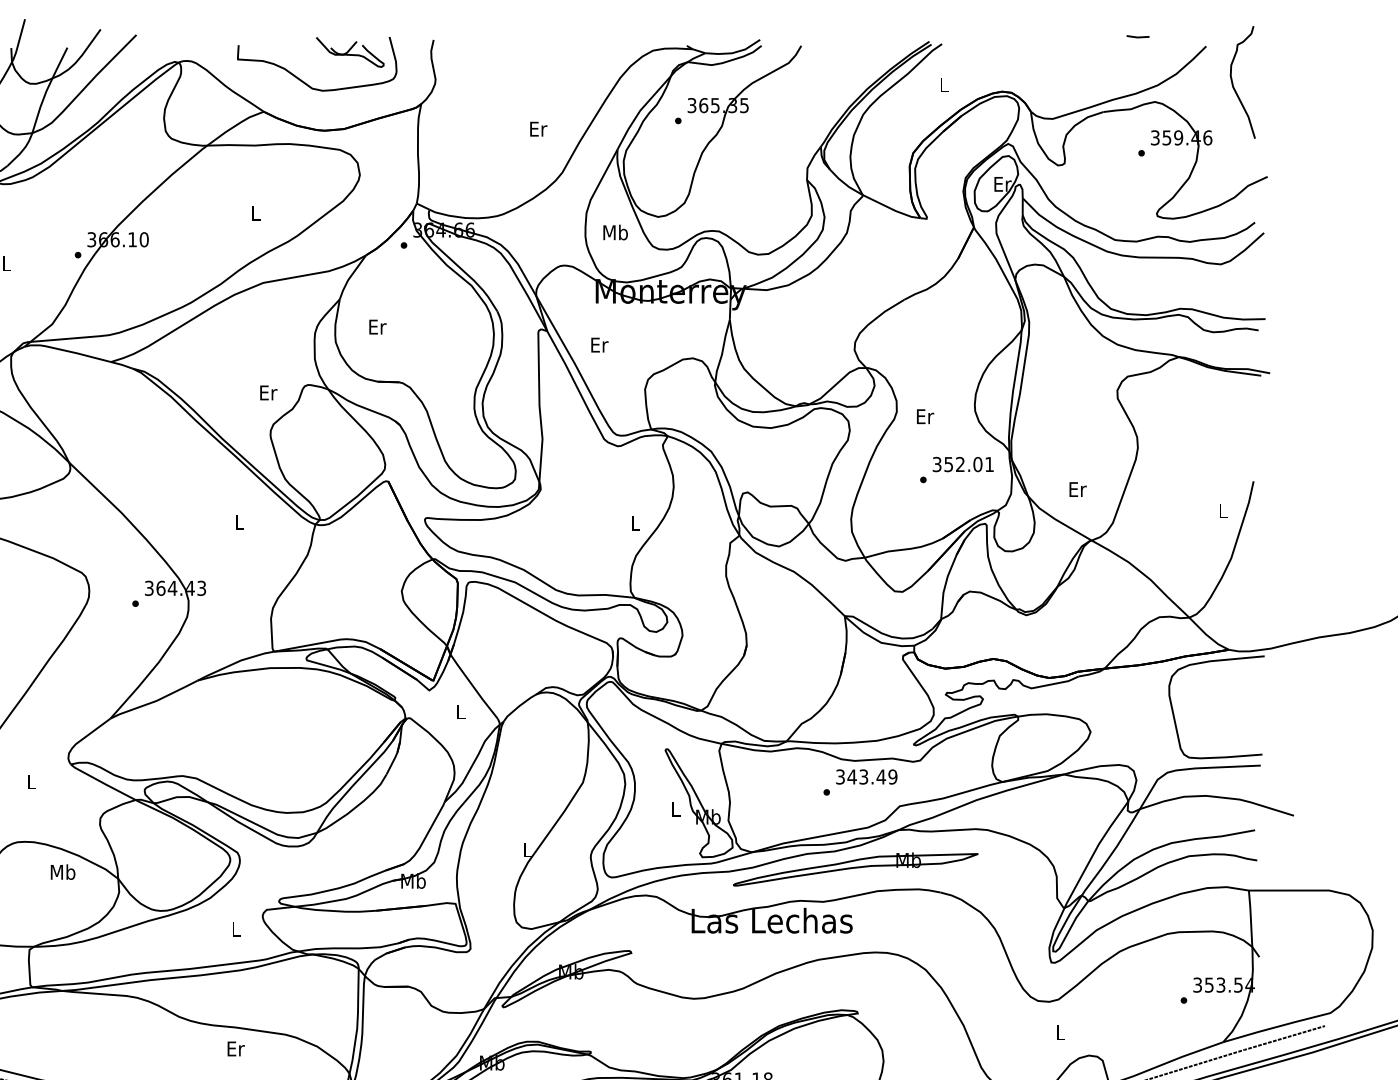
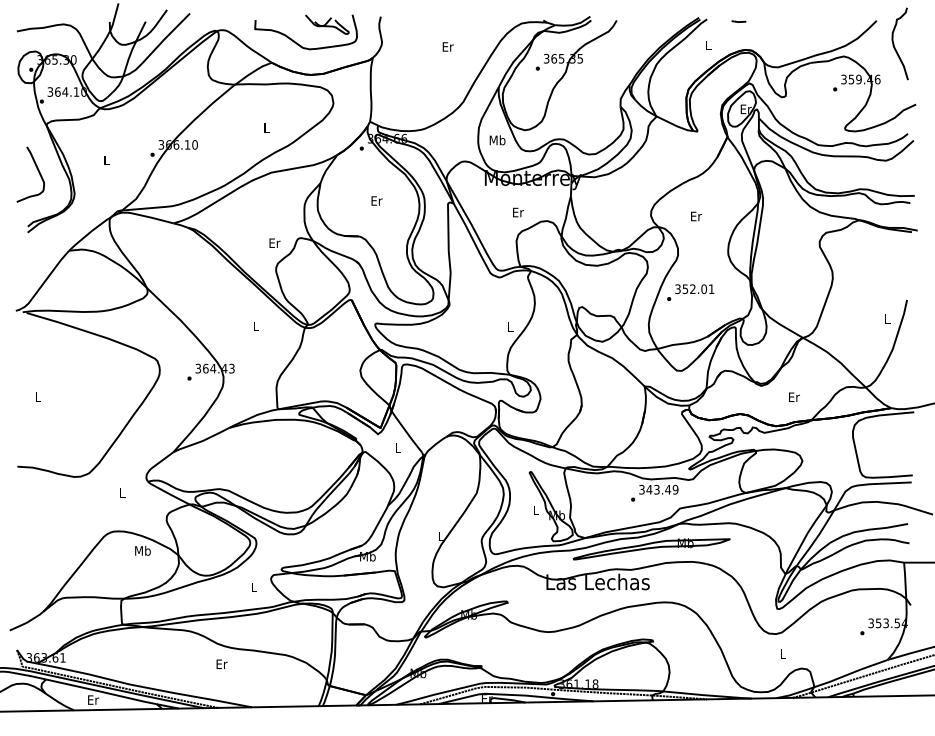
line: (1137, 36) -> (738, 21), moved
text: (537, 128) -> (447, 46), moved
text: (377, 326) -> (376, 200), moved
text: (599, 345) -> (518, 212), moved
text: (925, 416) -> (696, 216), moved
text: (956, 469) -> (690, 292), moved
text: (1078, 488) -> (794, 396), moved
text: (235, 1047) -> (221, 663), moved

